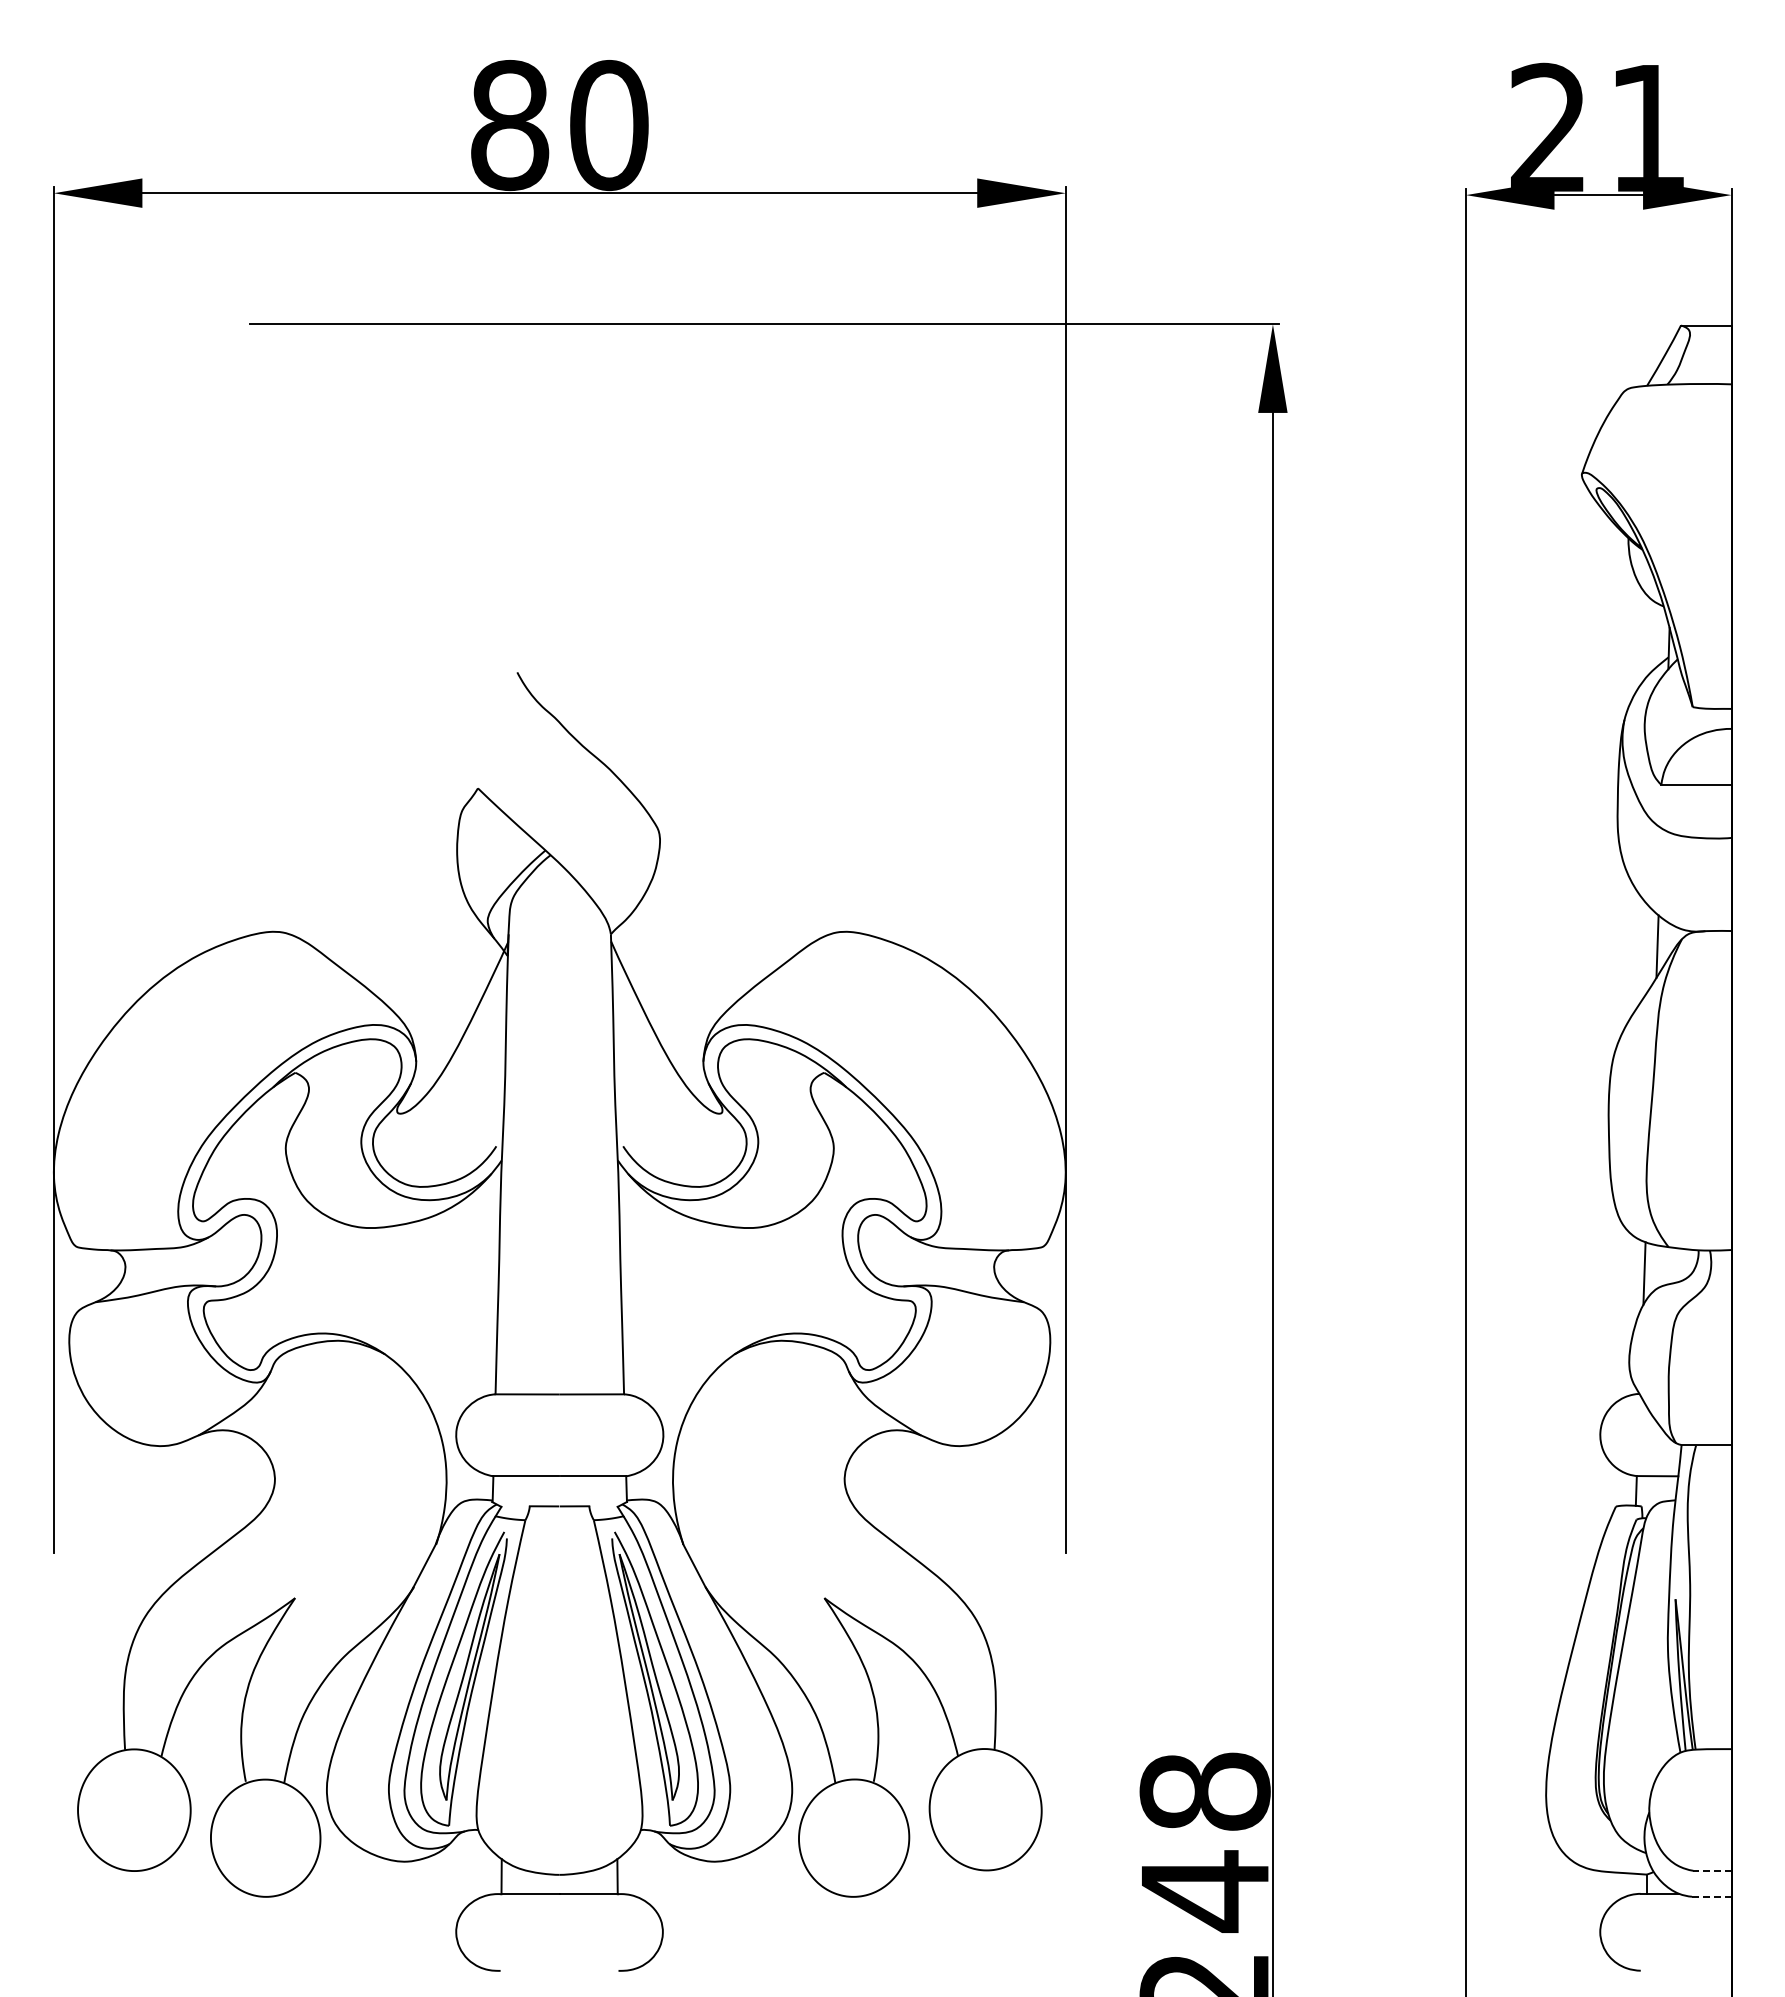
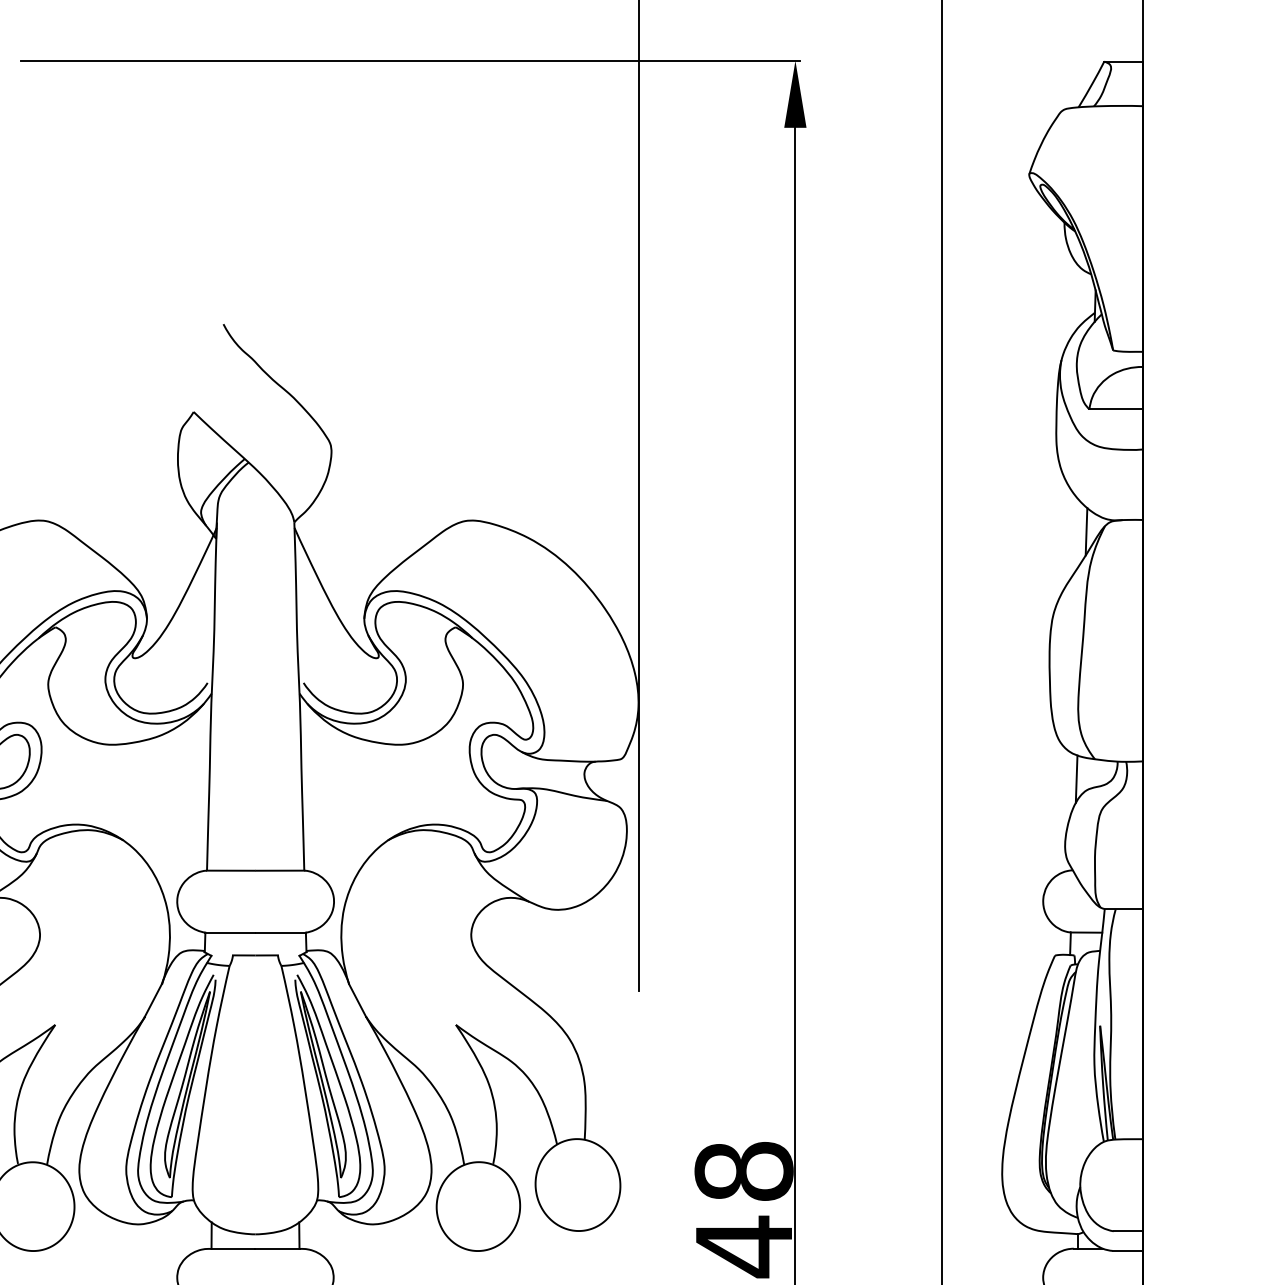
line: (1711, 1870) -> (1127, 1231), dashed -> solid
line: (1711, 1896) -> (1127, 1250), dashed -> solid

